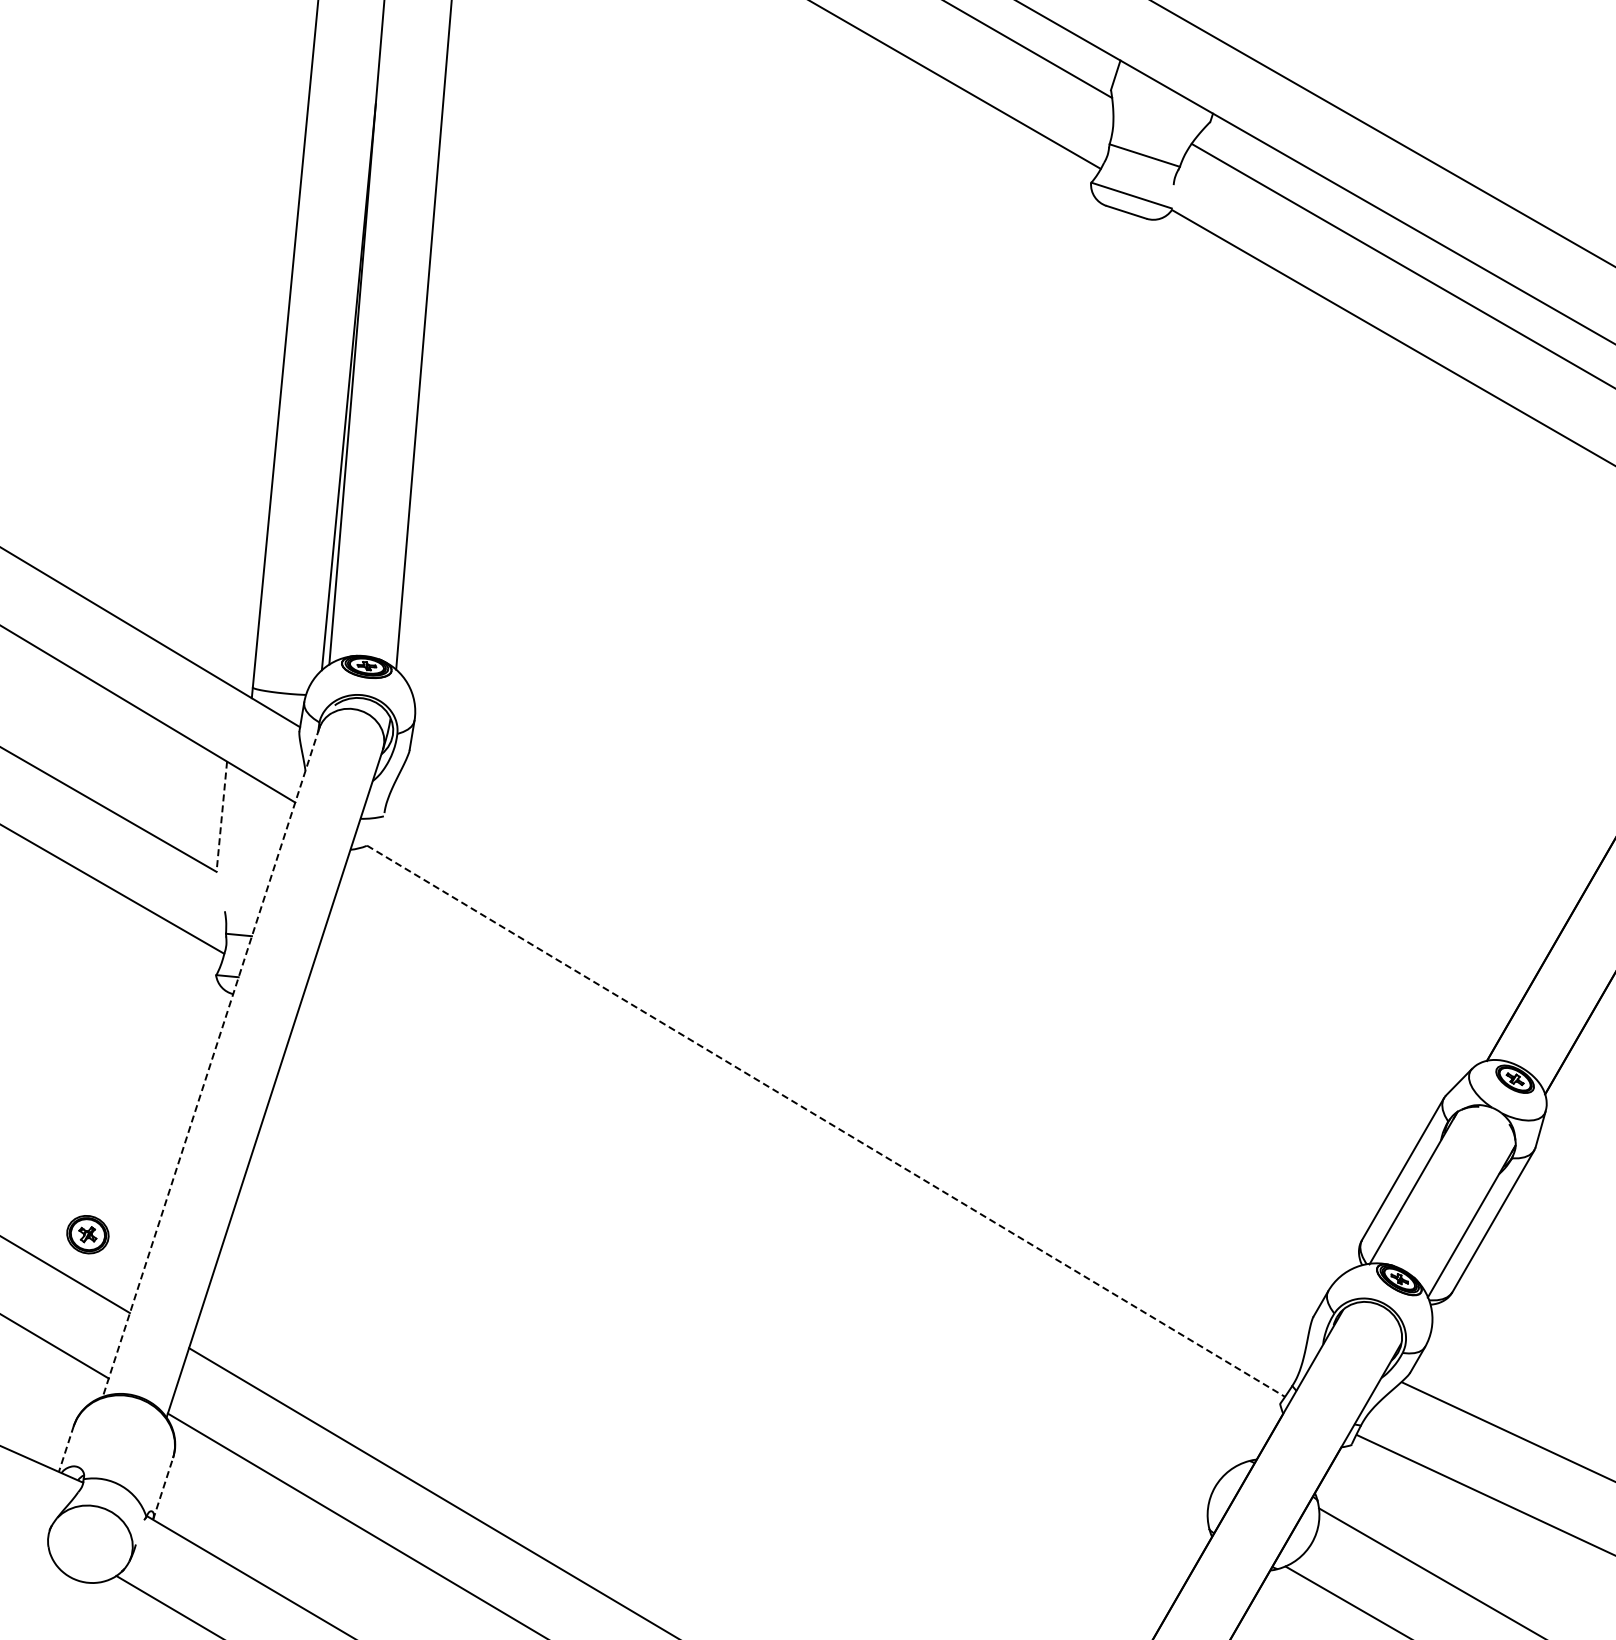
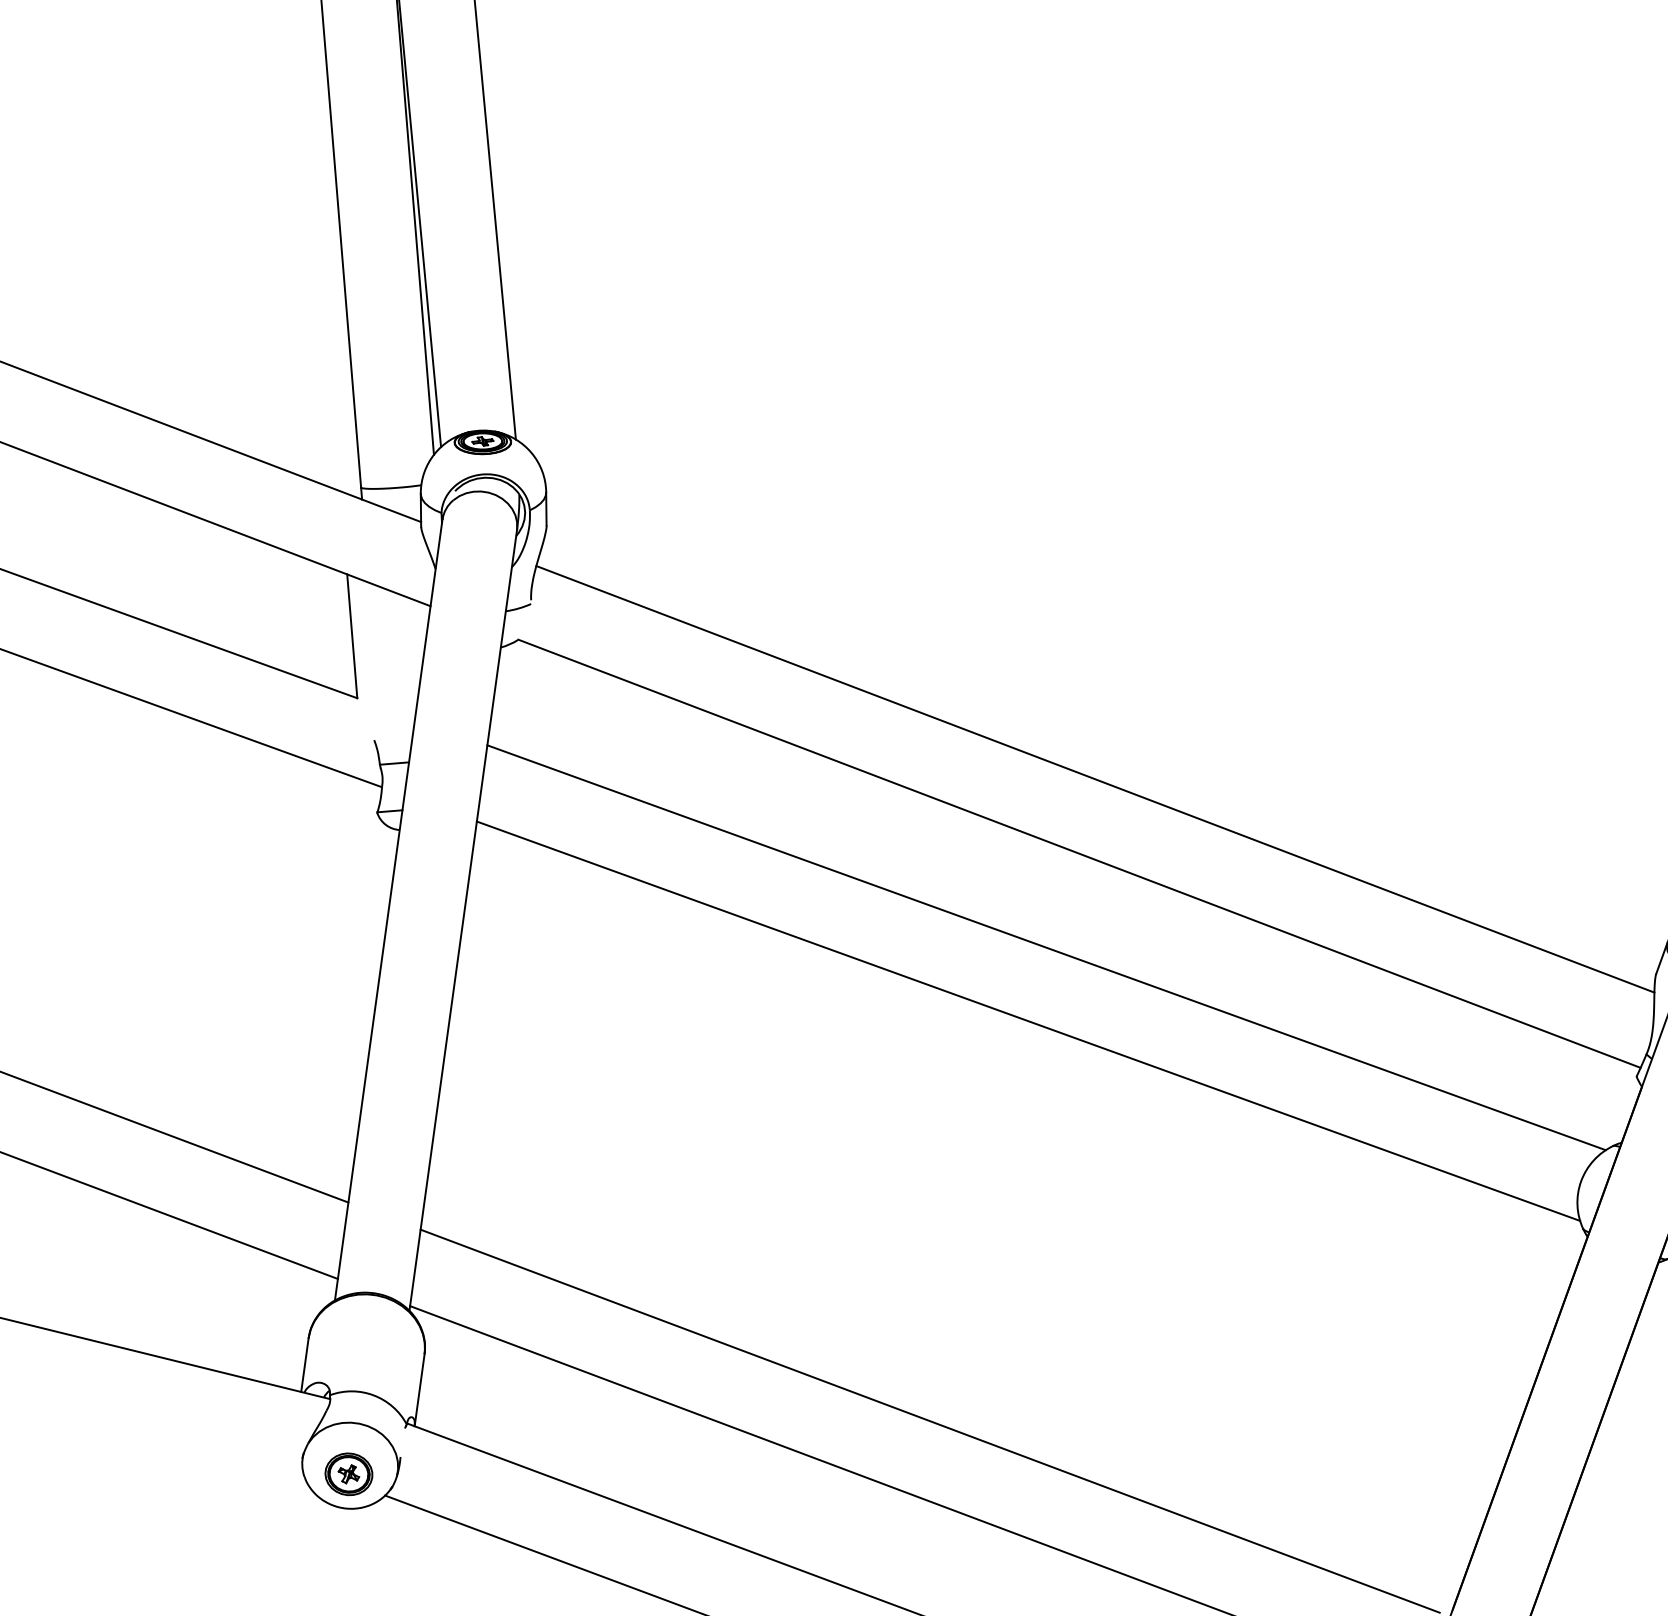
line: (221, 817) -> (352, 637), dashed -> solid
line: (851, 1057) -> (1095, 778), added
line: (210, 1063) -> (388, 911), dashed -> solid
line: (826, 1121) -> (1080, 853), dashed -> solid
line: (782, 1198) -> (1046, 947), added
part: (87, 1234) -> (348, 1474), moved
line: (755, 1259) -> (1028, 1020), added
line: (66, 1449) -> (305, 1365), dashed -> solid
line: (163, 1488) -> (419, 1389), dashed -> solid

